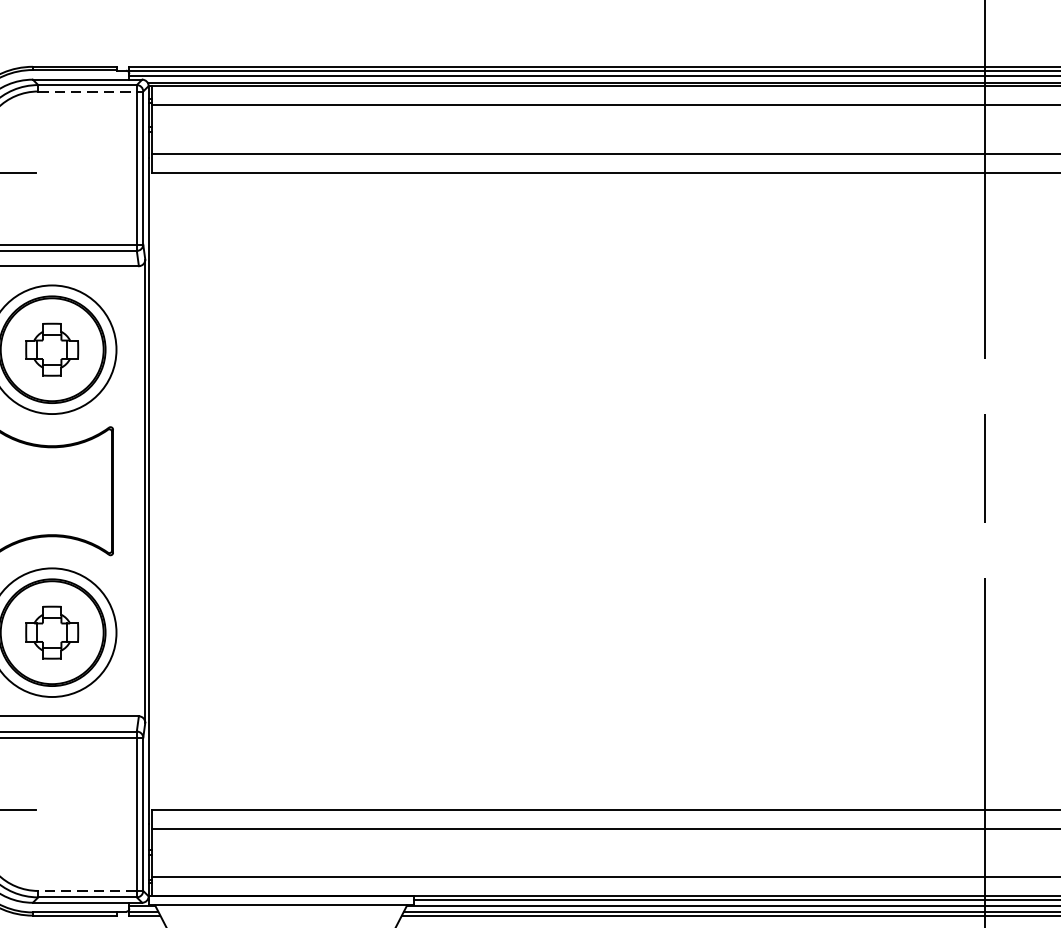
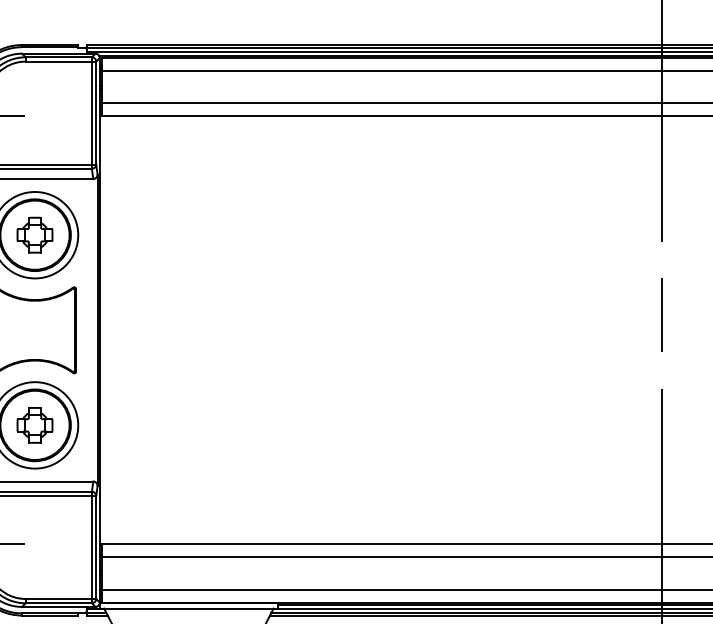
line: (88, 91) -> (59, 61), dashed -> solid
line: (87, 890) -> (58, 598), dashed -> solid

